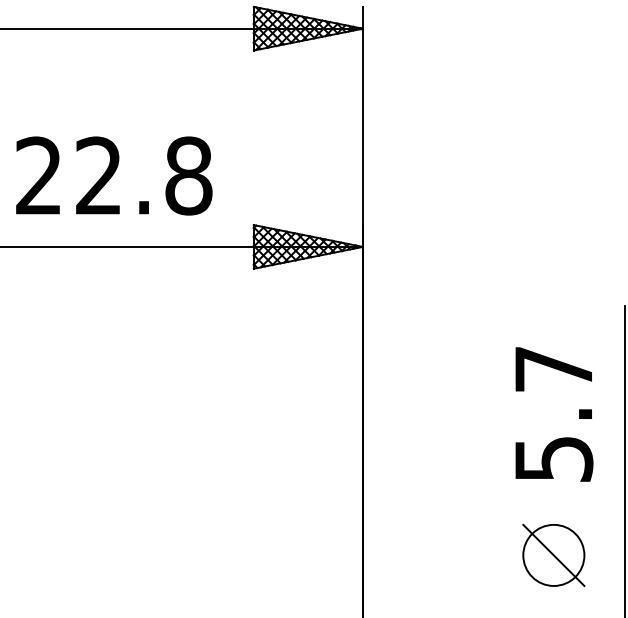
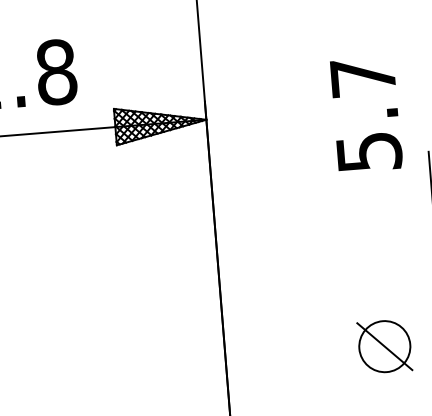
text: (554, 414) -> (366, 114), moved
part: (553, 555) -> (384, 346), moved

